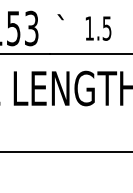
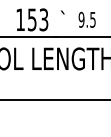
text: (89, 27) -> (81, 19), 1.5 -> 9.5

